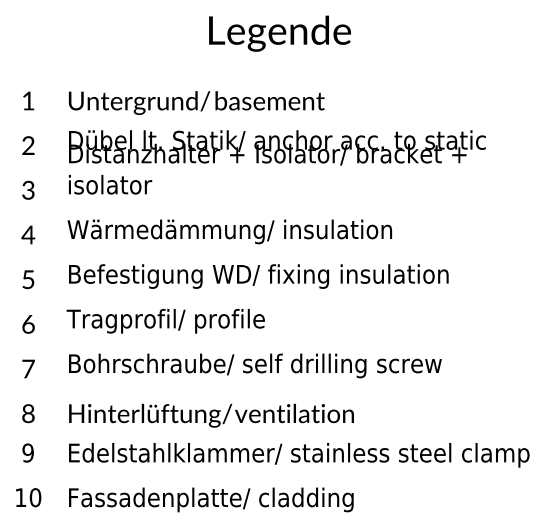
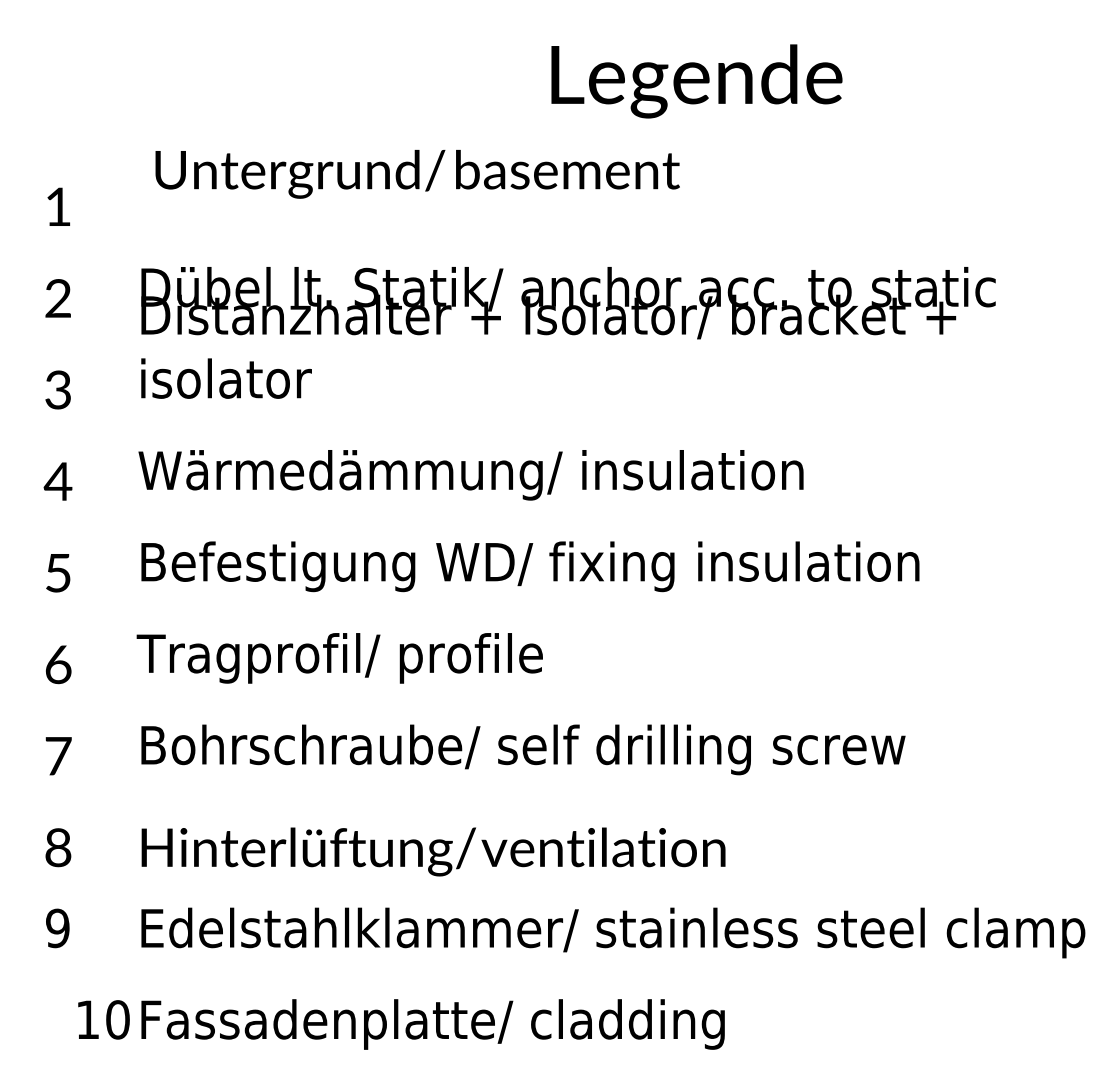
text: (279, 33) -> (695, 80), moved
text: (196, 102) -> (417, 173), moved
text: (28, 497) -> (103, 1019), moved

